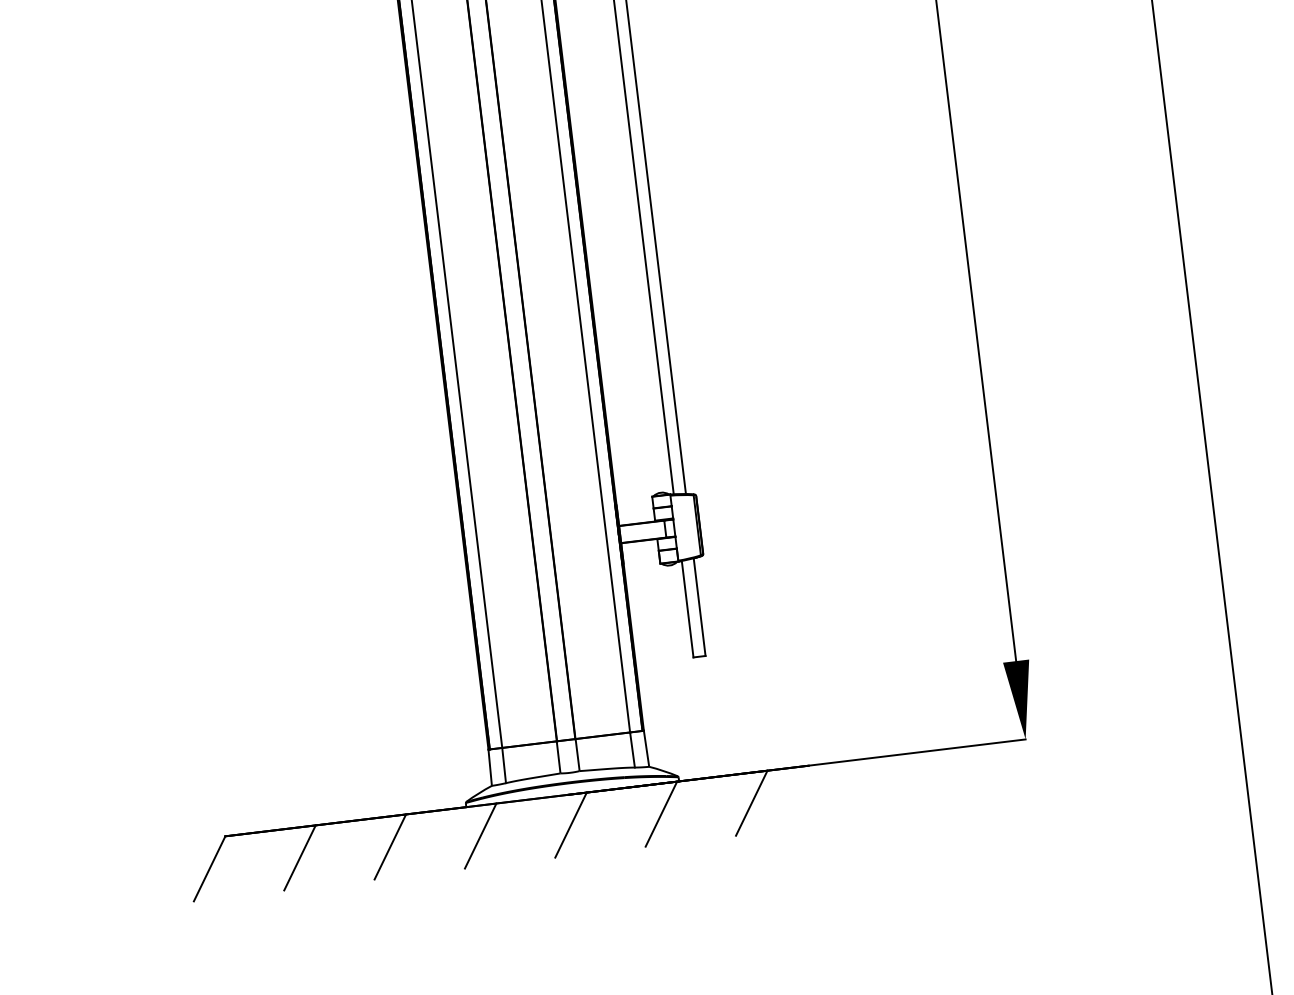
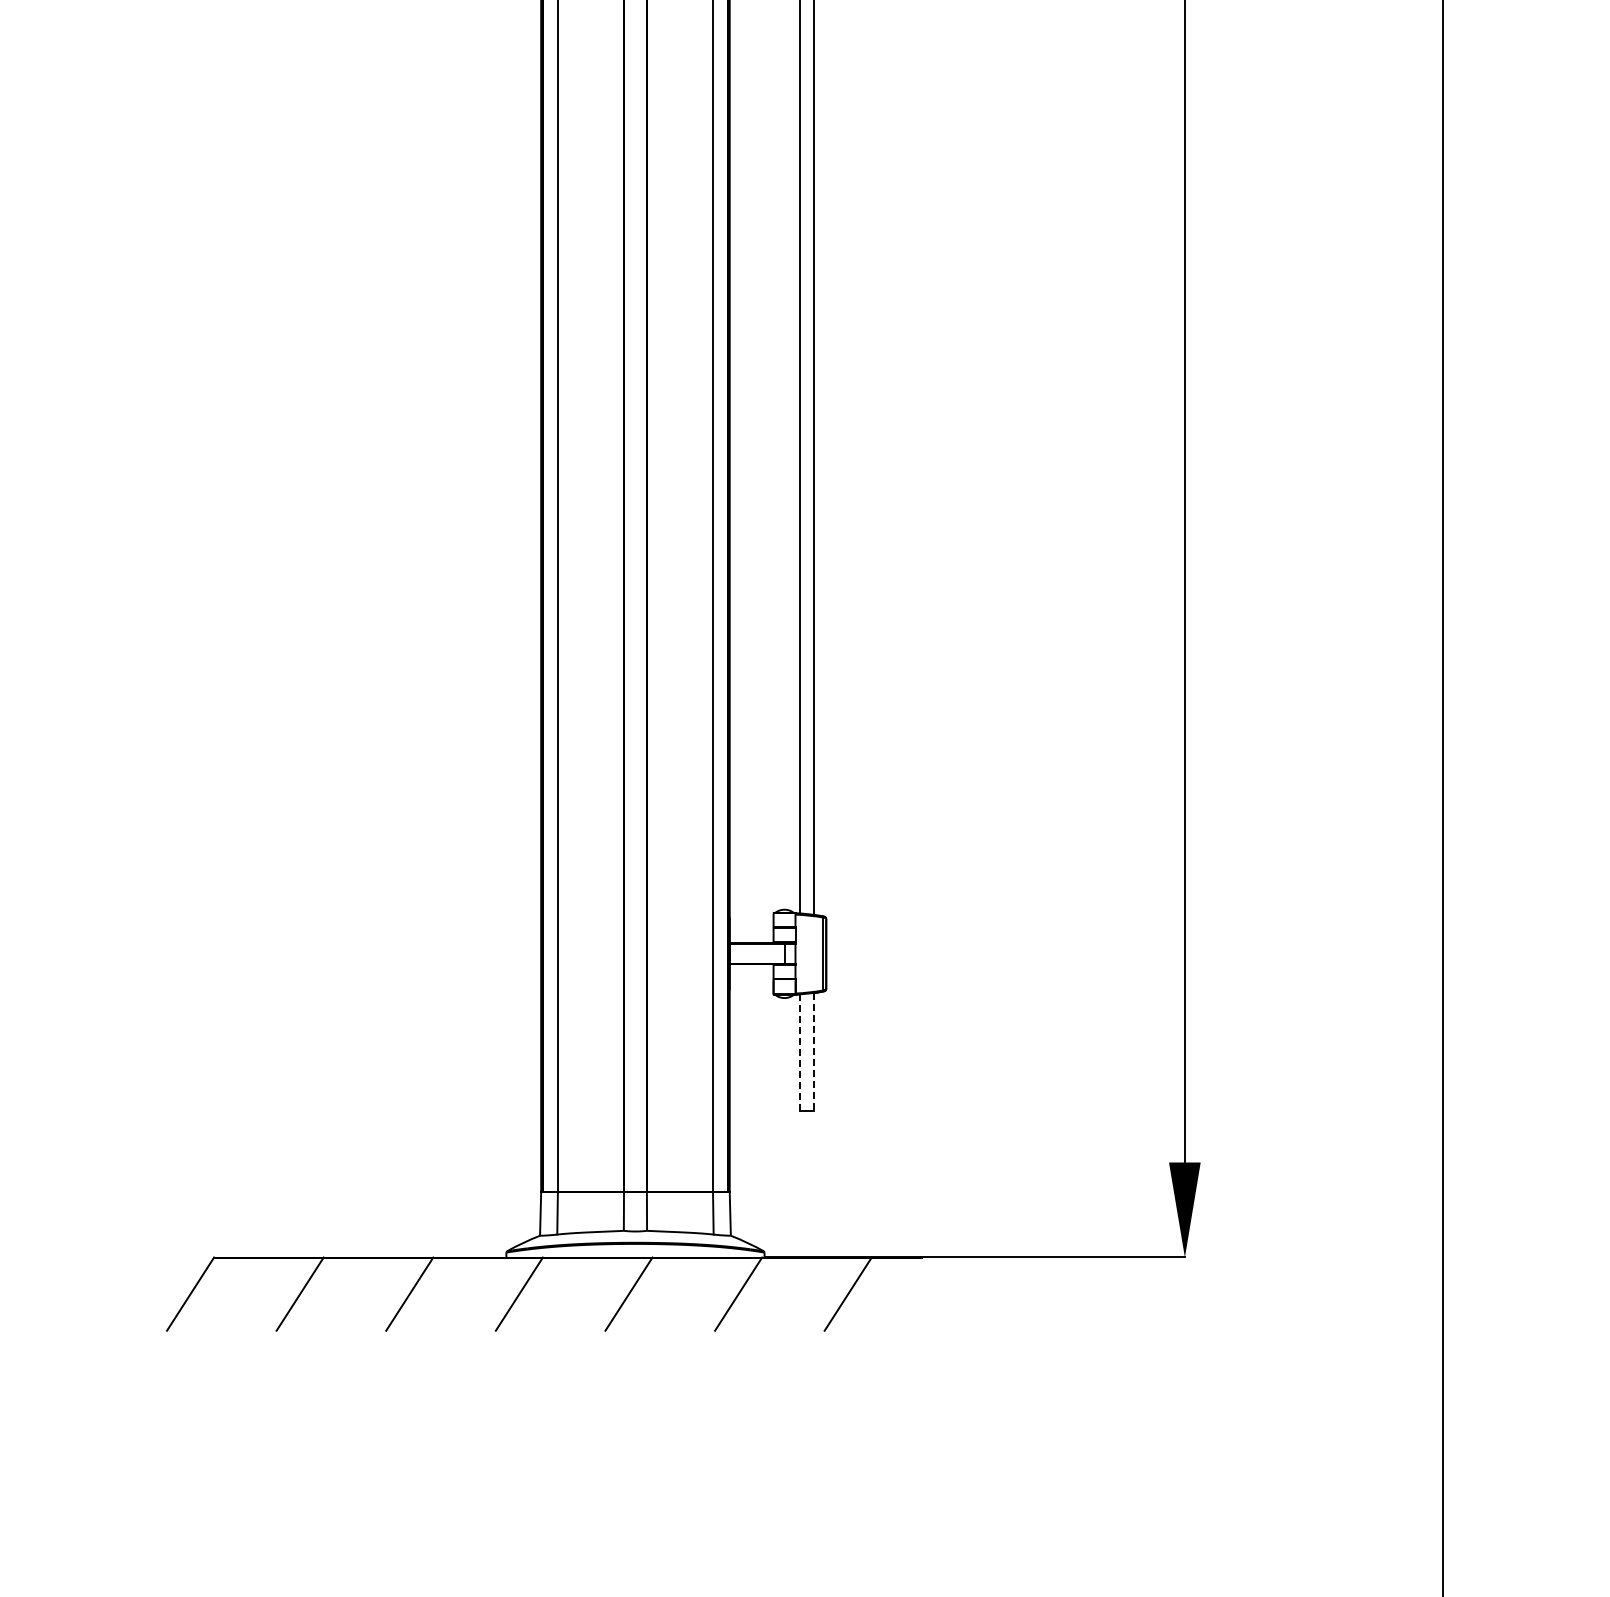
line: (699, 607) -> (814, 1052), solid -> dashed
line: (687, 608) -> (799, 1052), solid -> dashed

